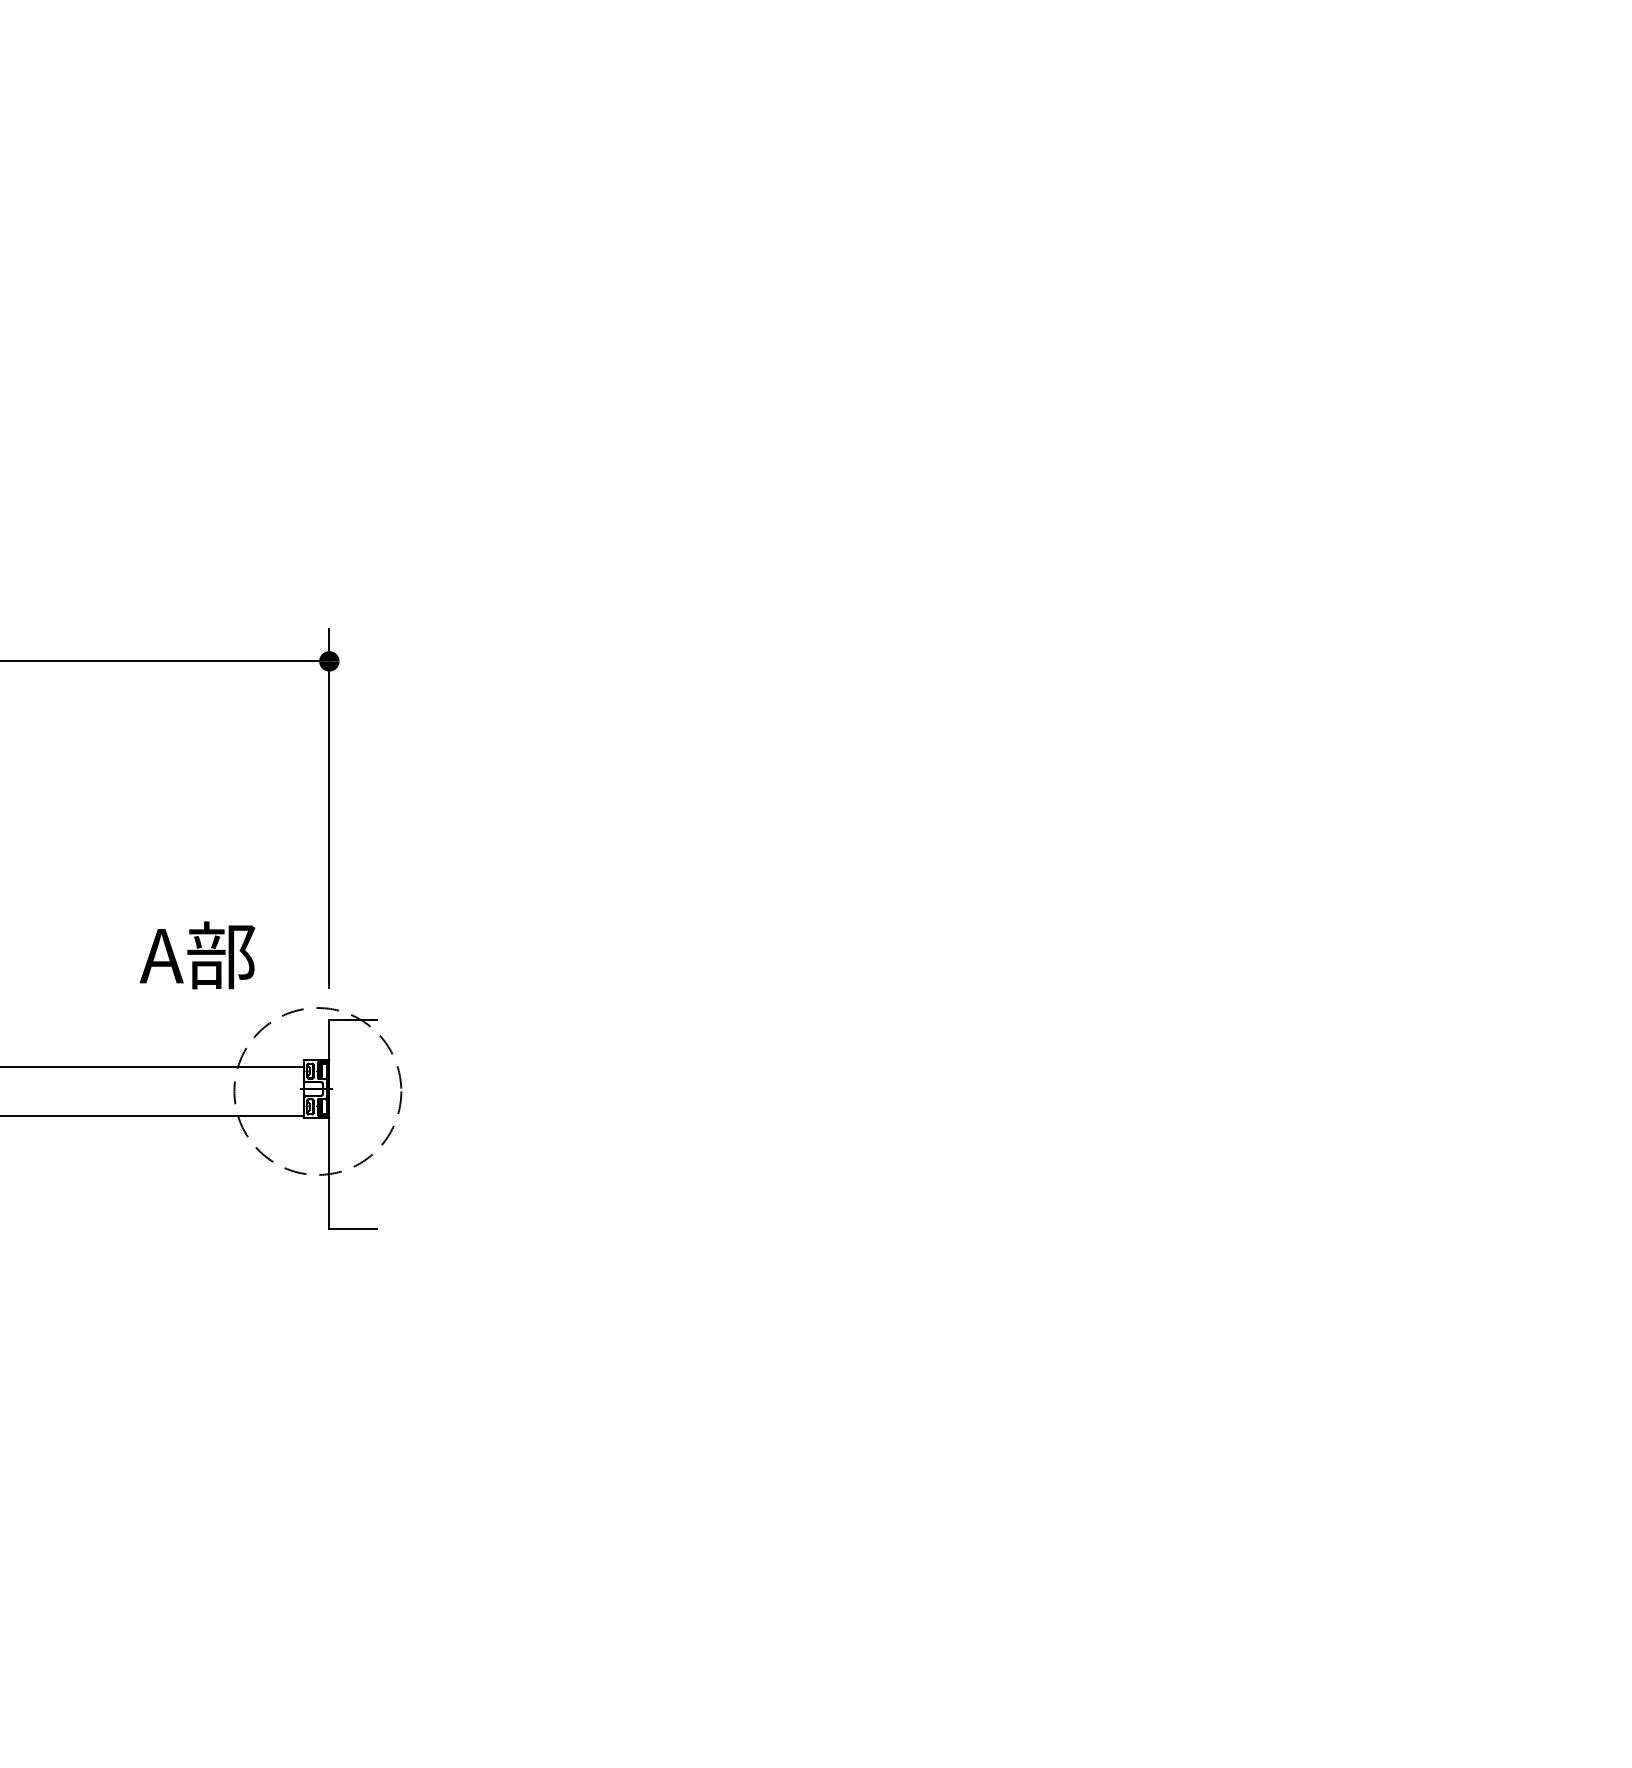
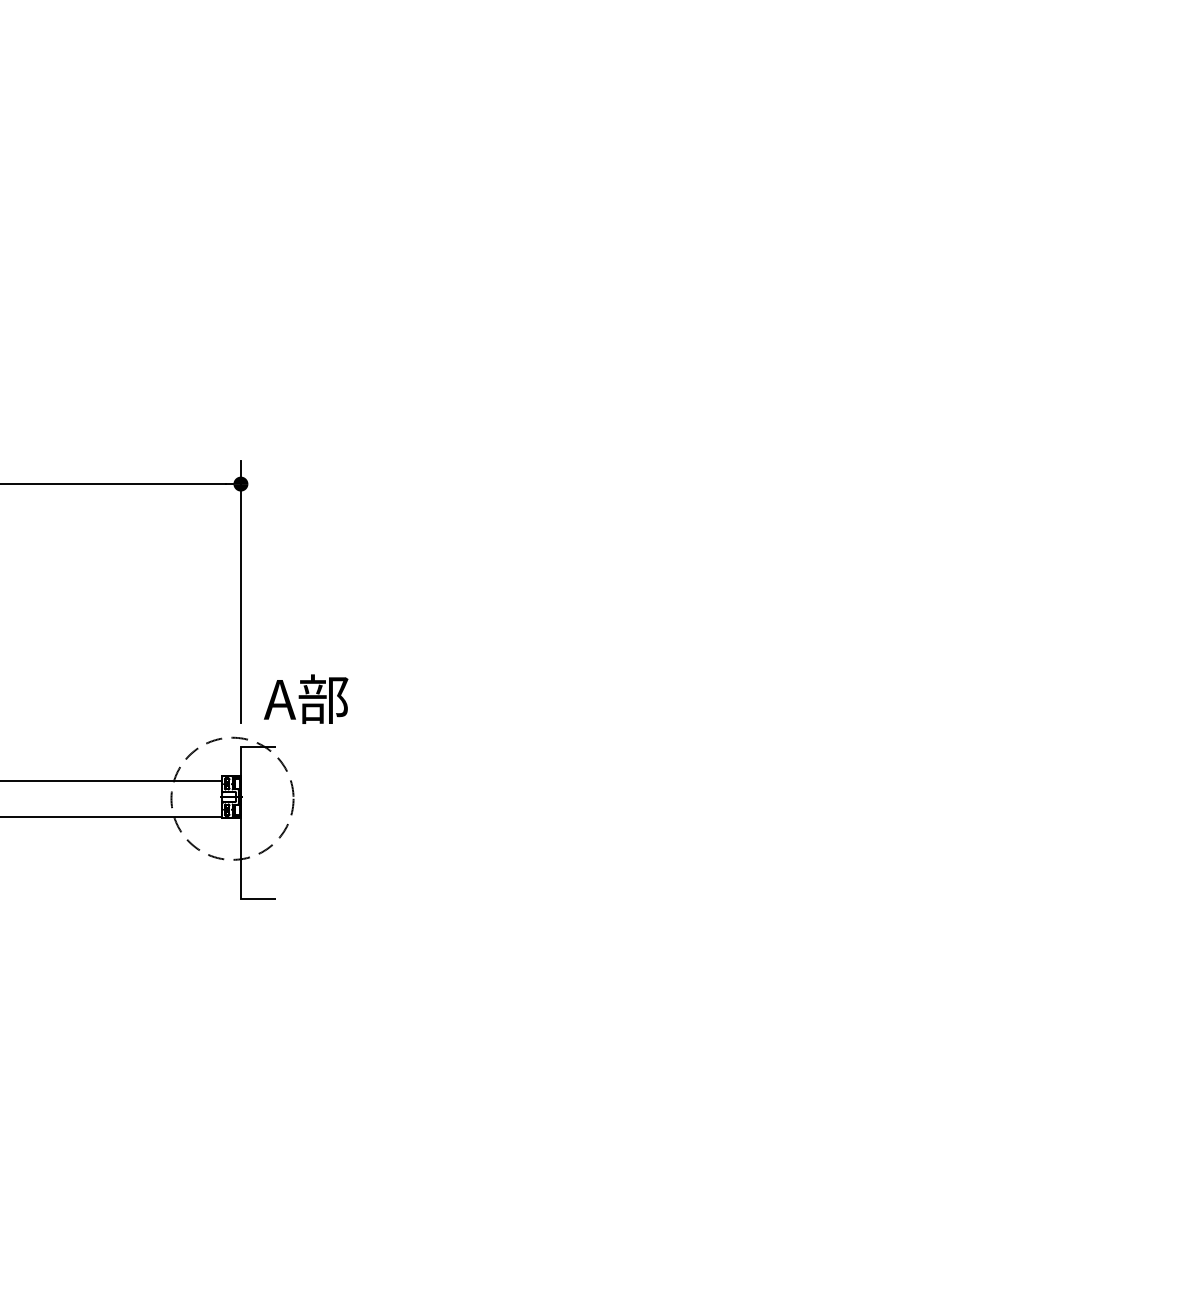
text: (197, 955) -> (306, 699), moved

